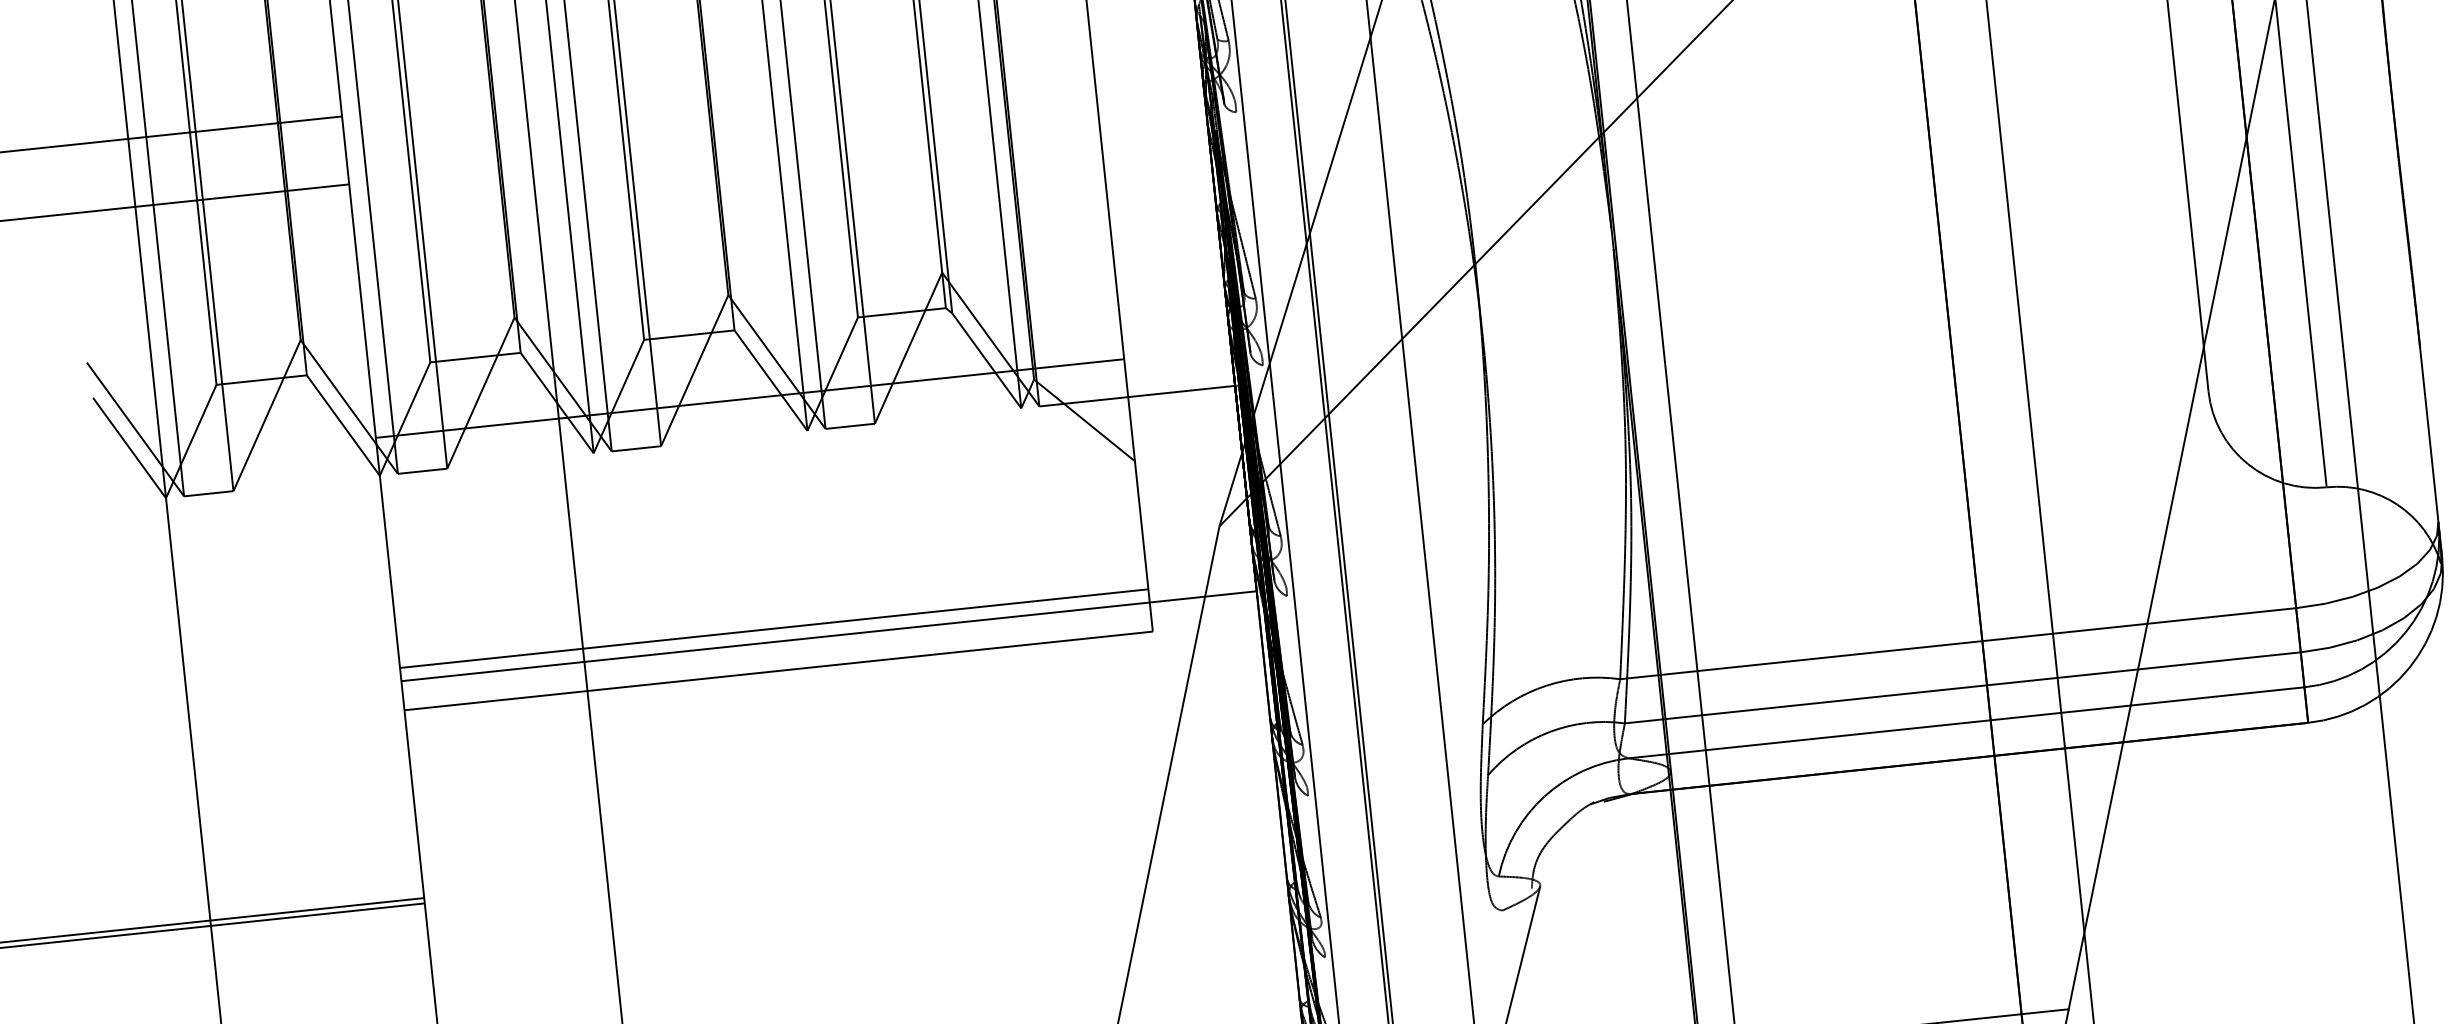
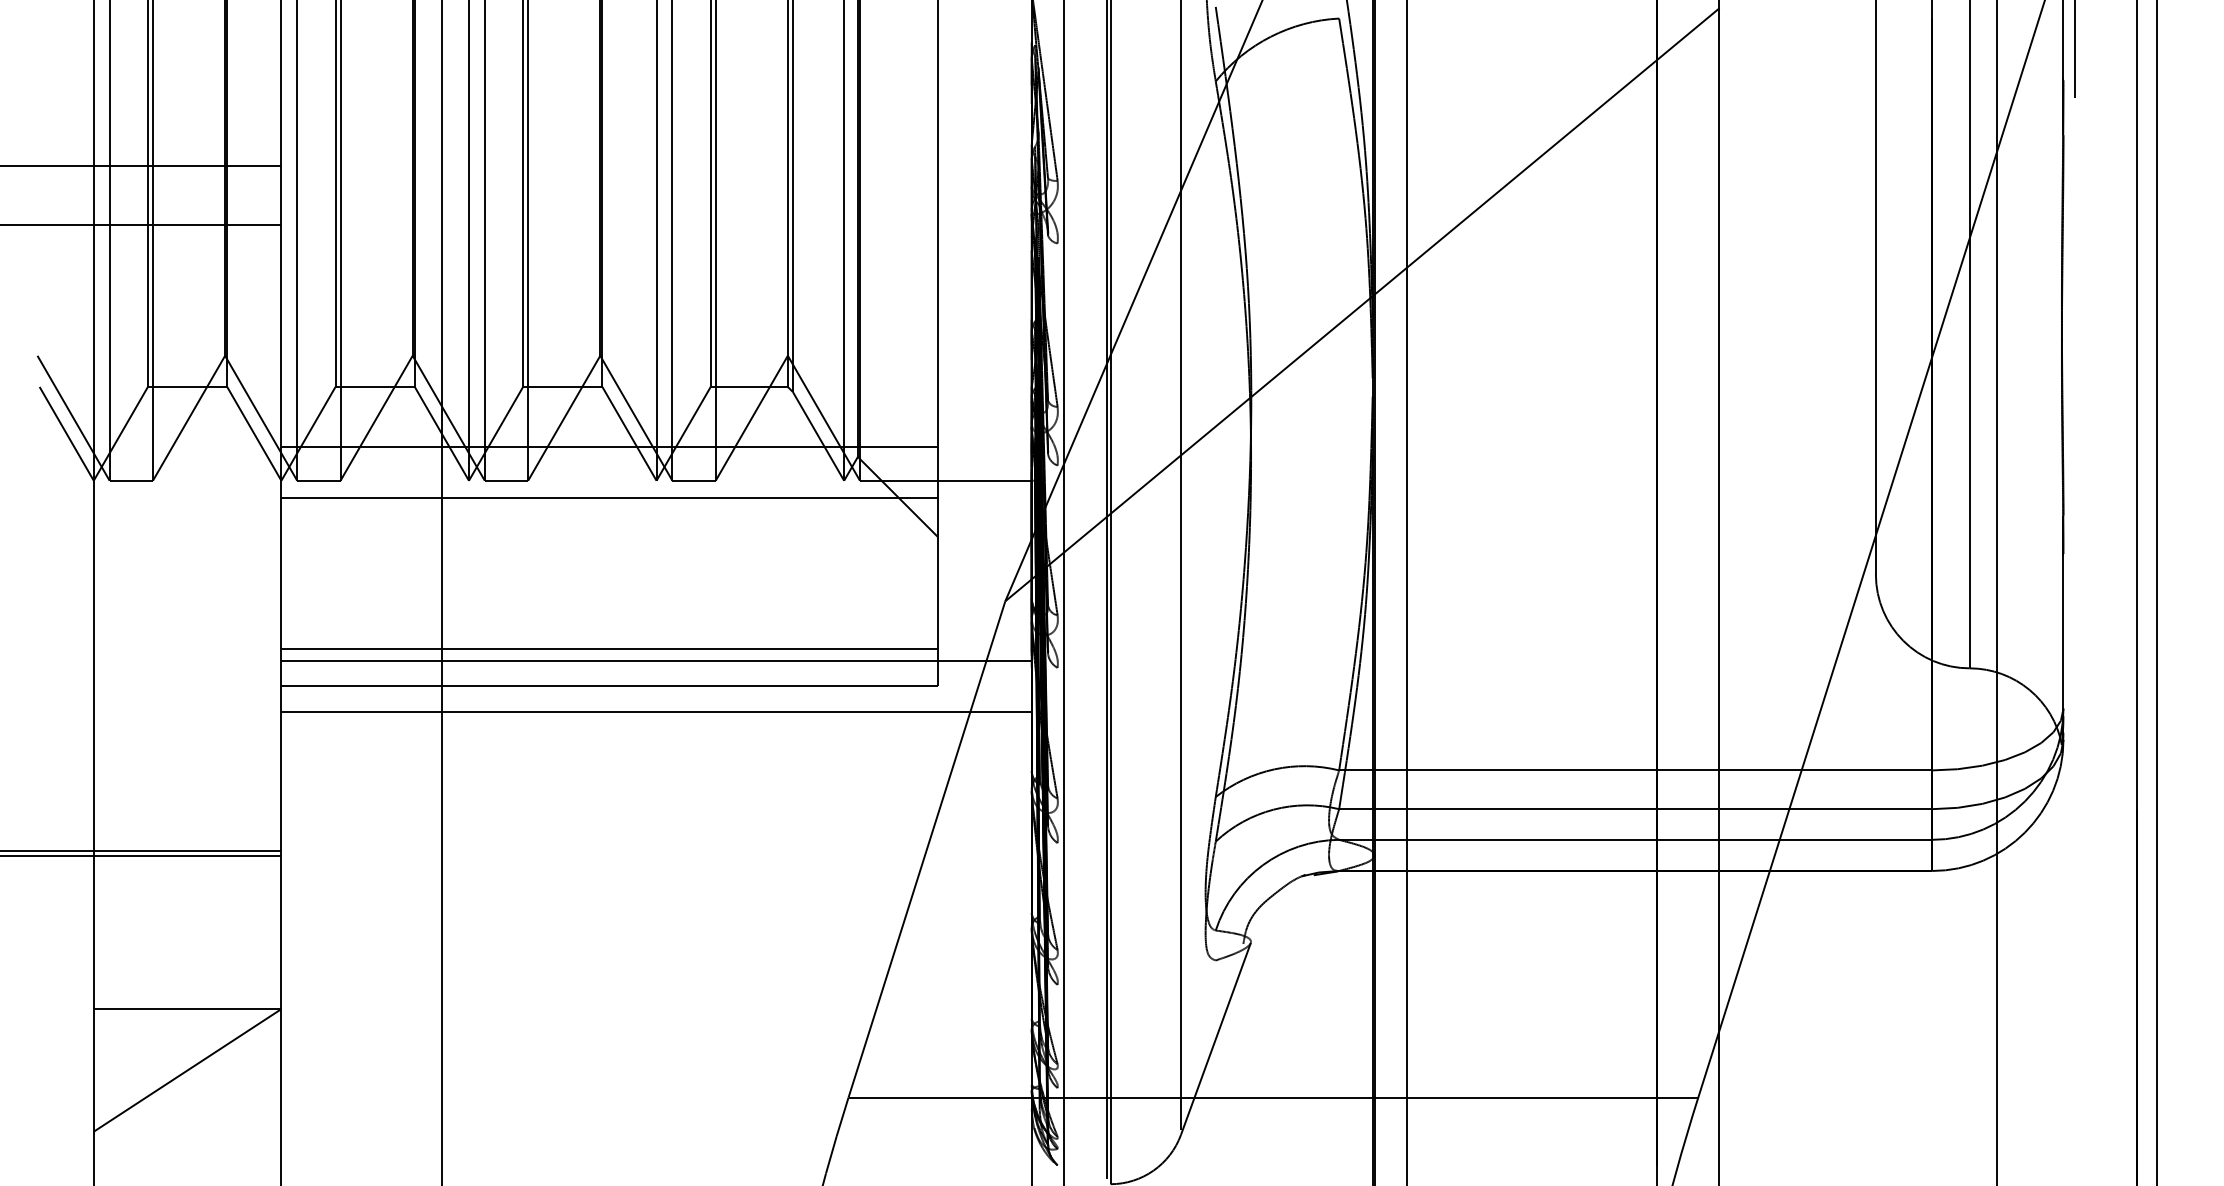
line: (755, 455) -> (609, 497), added
line: (835, 693) -> (656, 711), added

